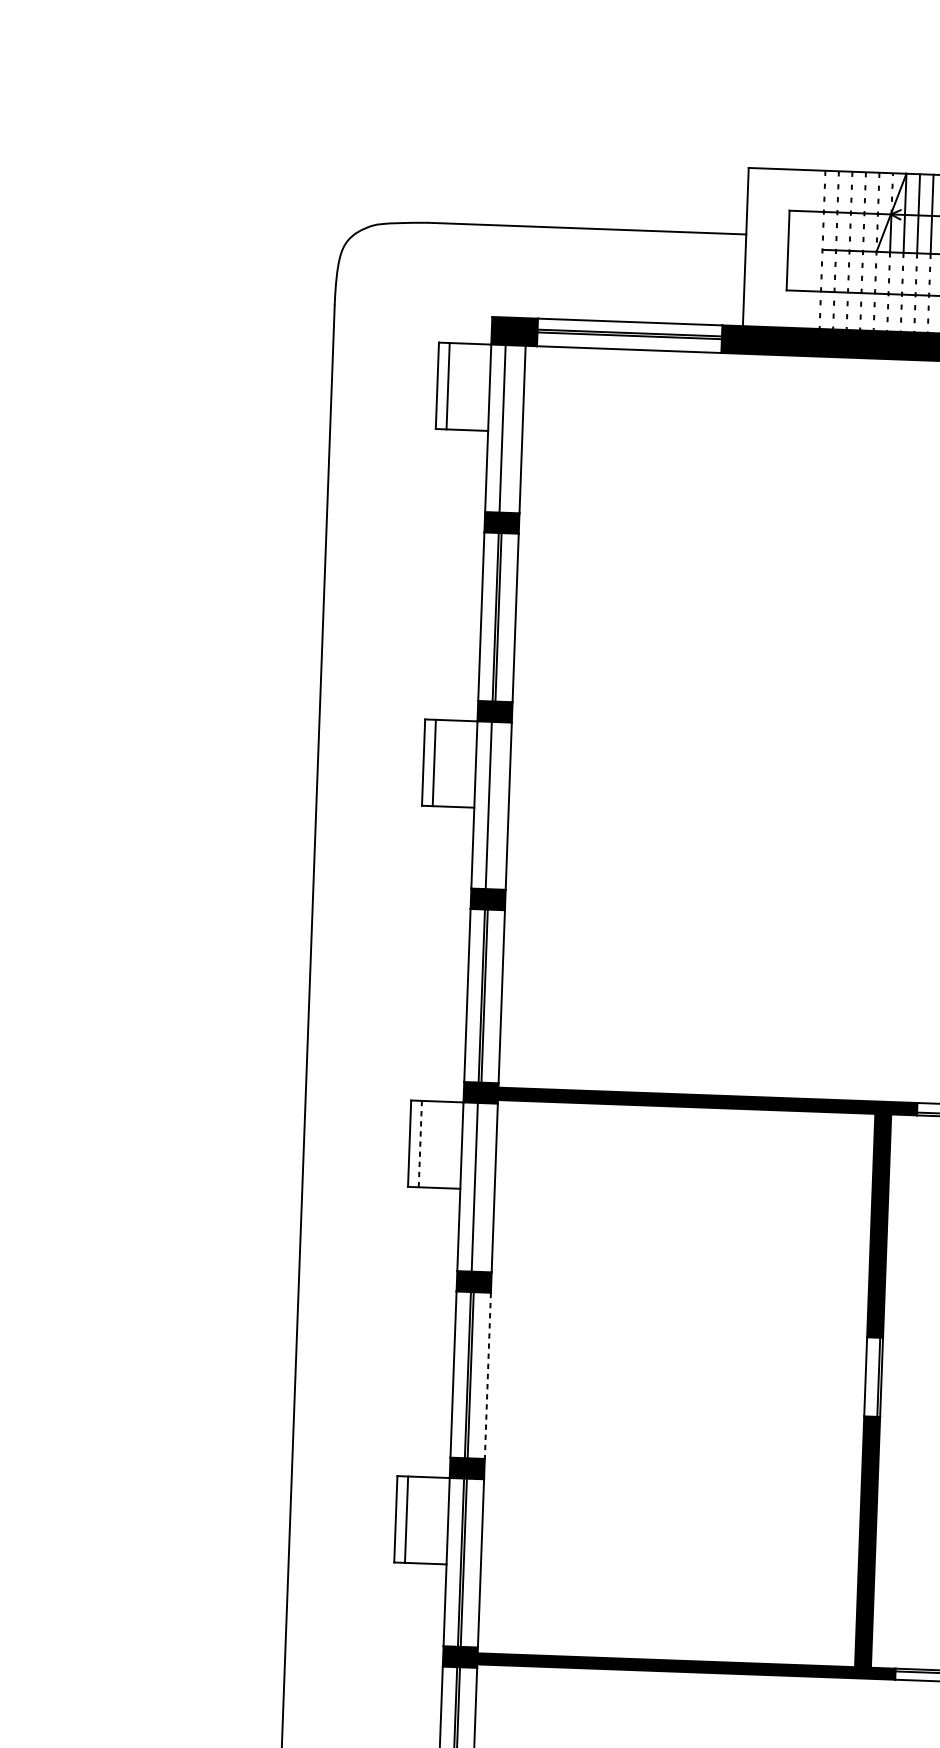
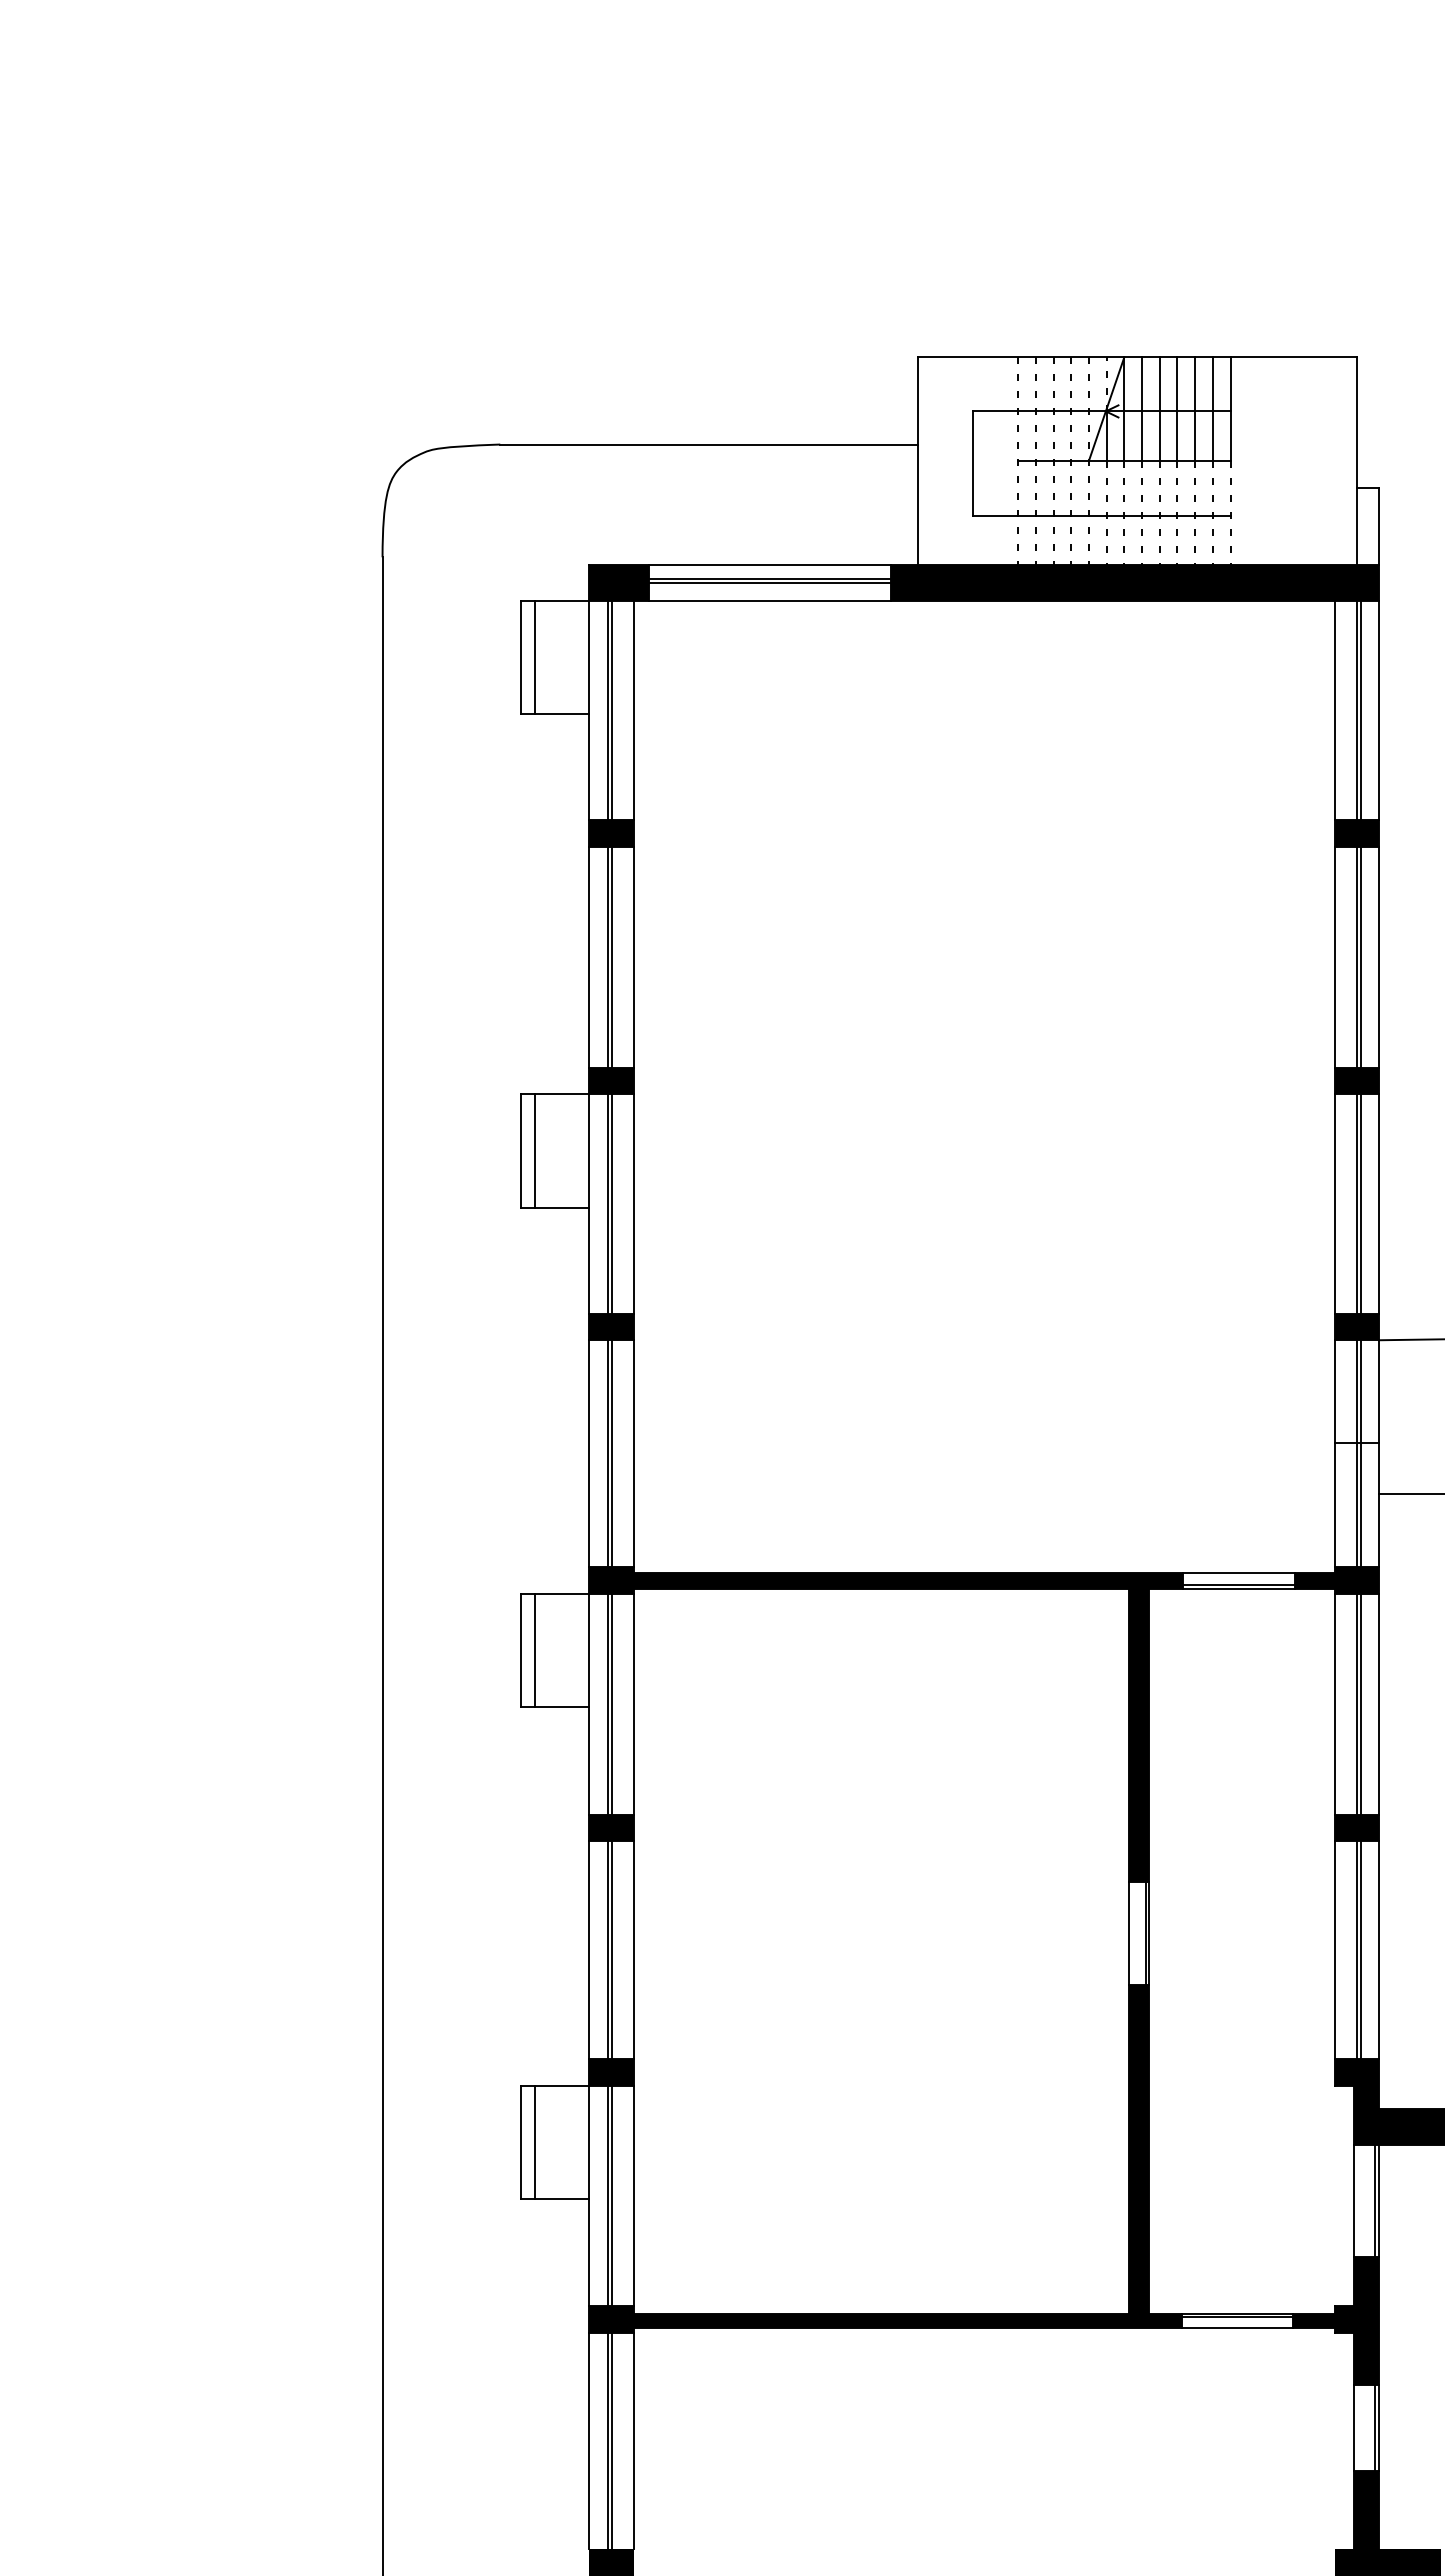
line: (505, 419) -> (611, 698), added
line: (491, 805) -> (611, 1203), added
line: (420, 1144) -> (534, 1650), dashed -> solid
line: (477, 1186) -> (611, 1703), added
line: (488, 1376) -> (634, 1950), dashed -> solid

